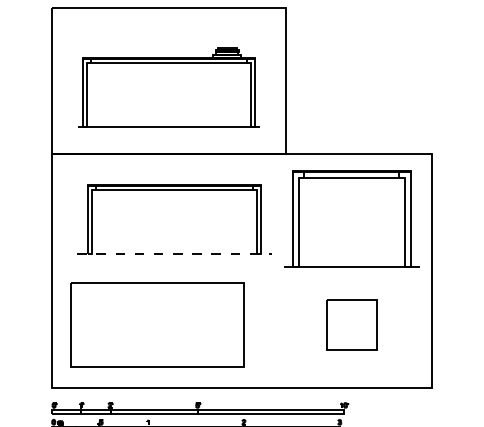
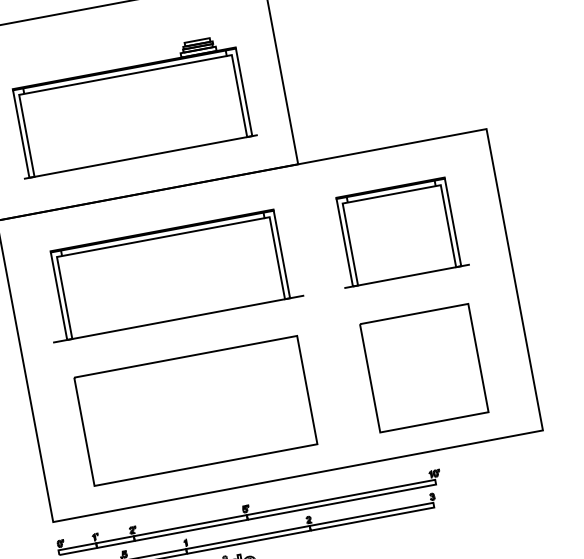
part: (351, 219) -> (398, 232), size x0.71
line: (175, 253) -> (179, 318), dashed -> solid
part: (157, 324) -> (195, 410), moved
part: (351, 324) -> (424, 367), size x1.67

